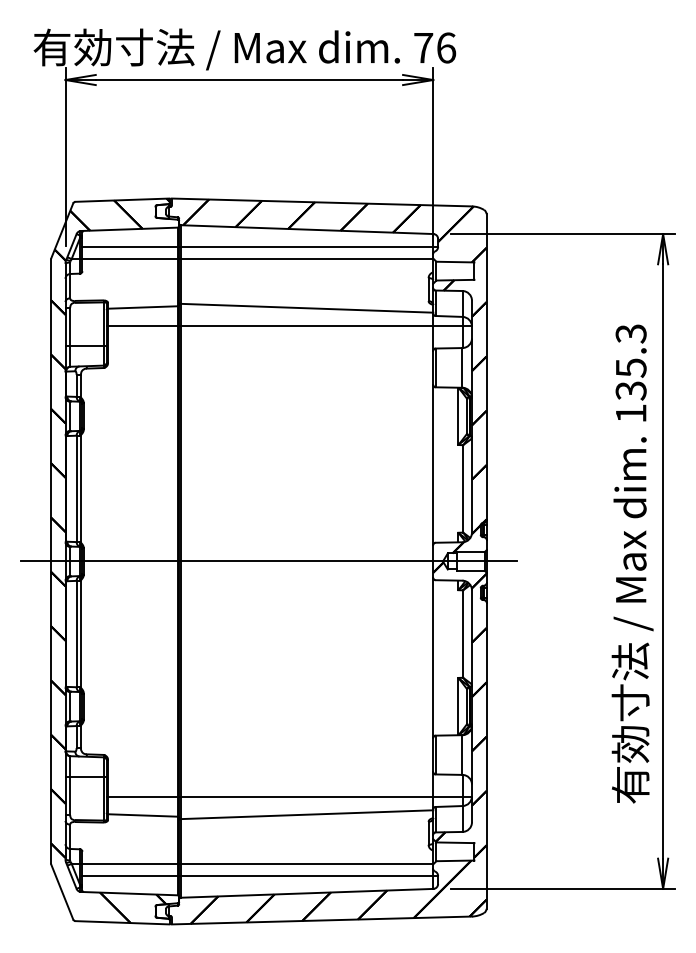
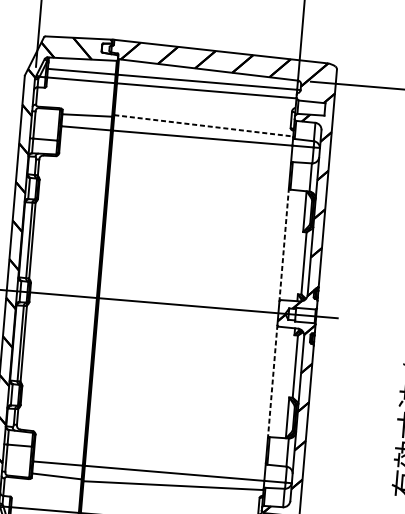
line: (307, 308) -> (204, 126), solid -> dashed
line: (433, 465) -> (284, 245), solid -> dashed
line: (433, 658) -> (272, 382), solid -> dashed

